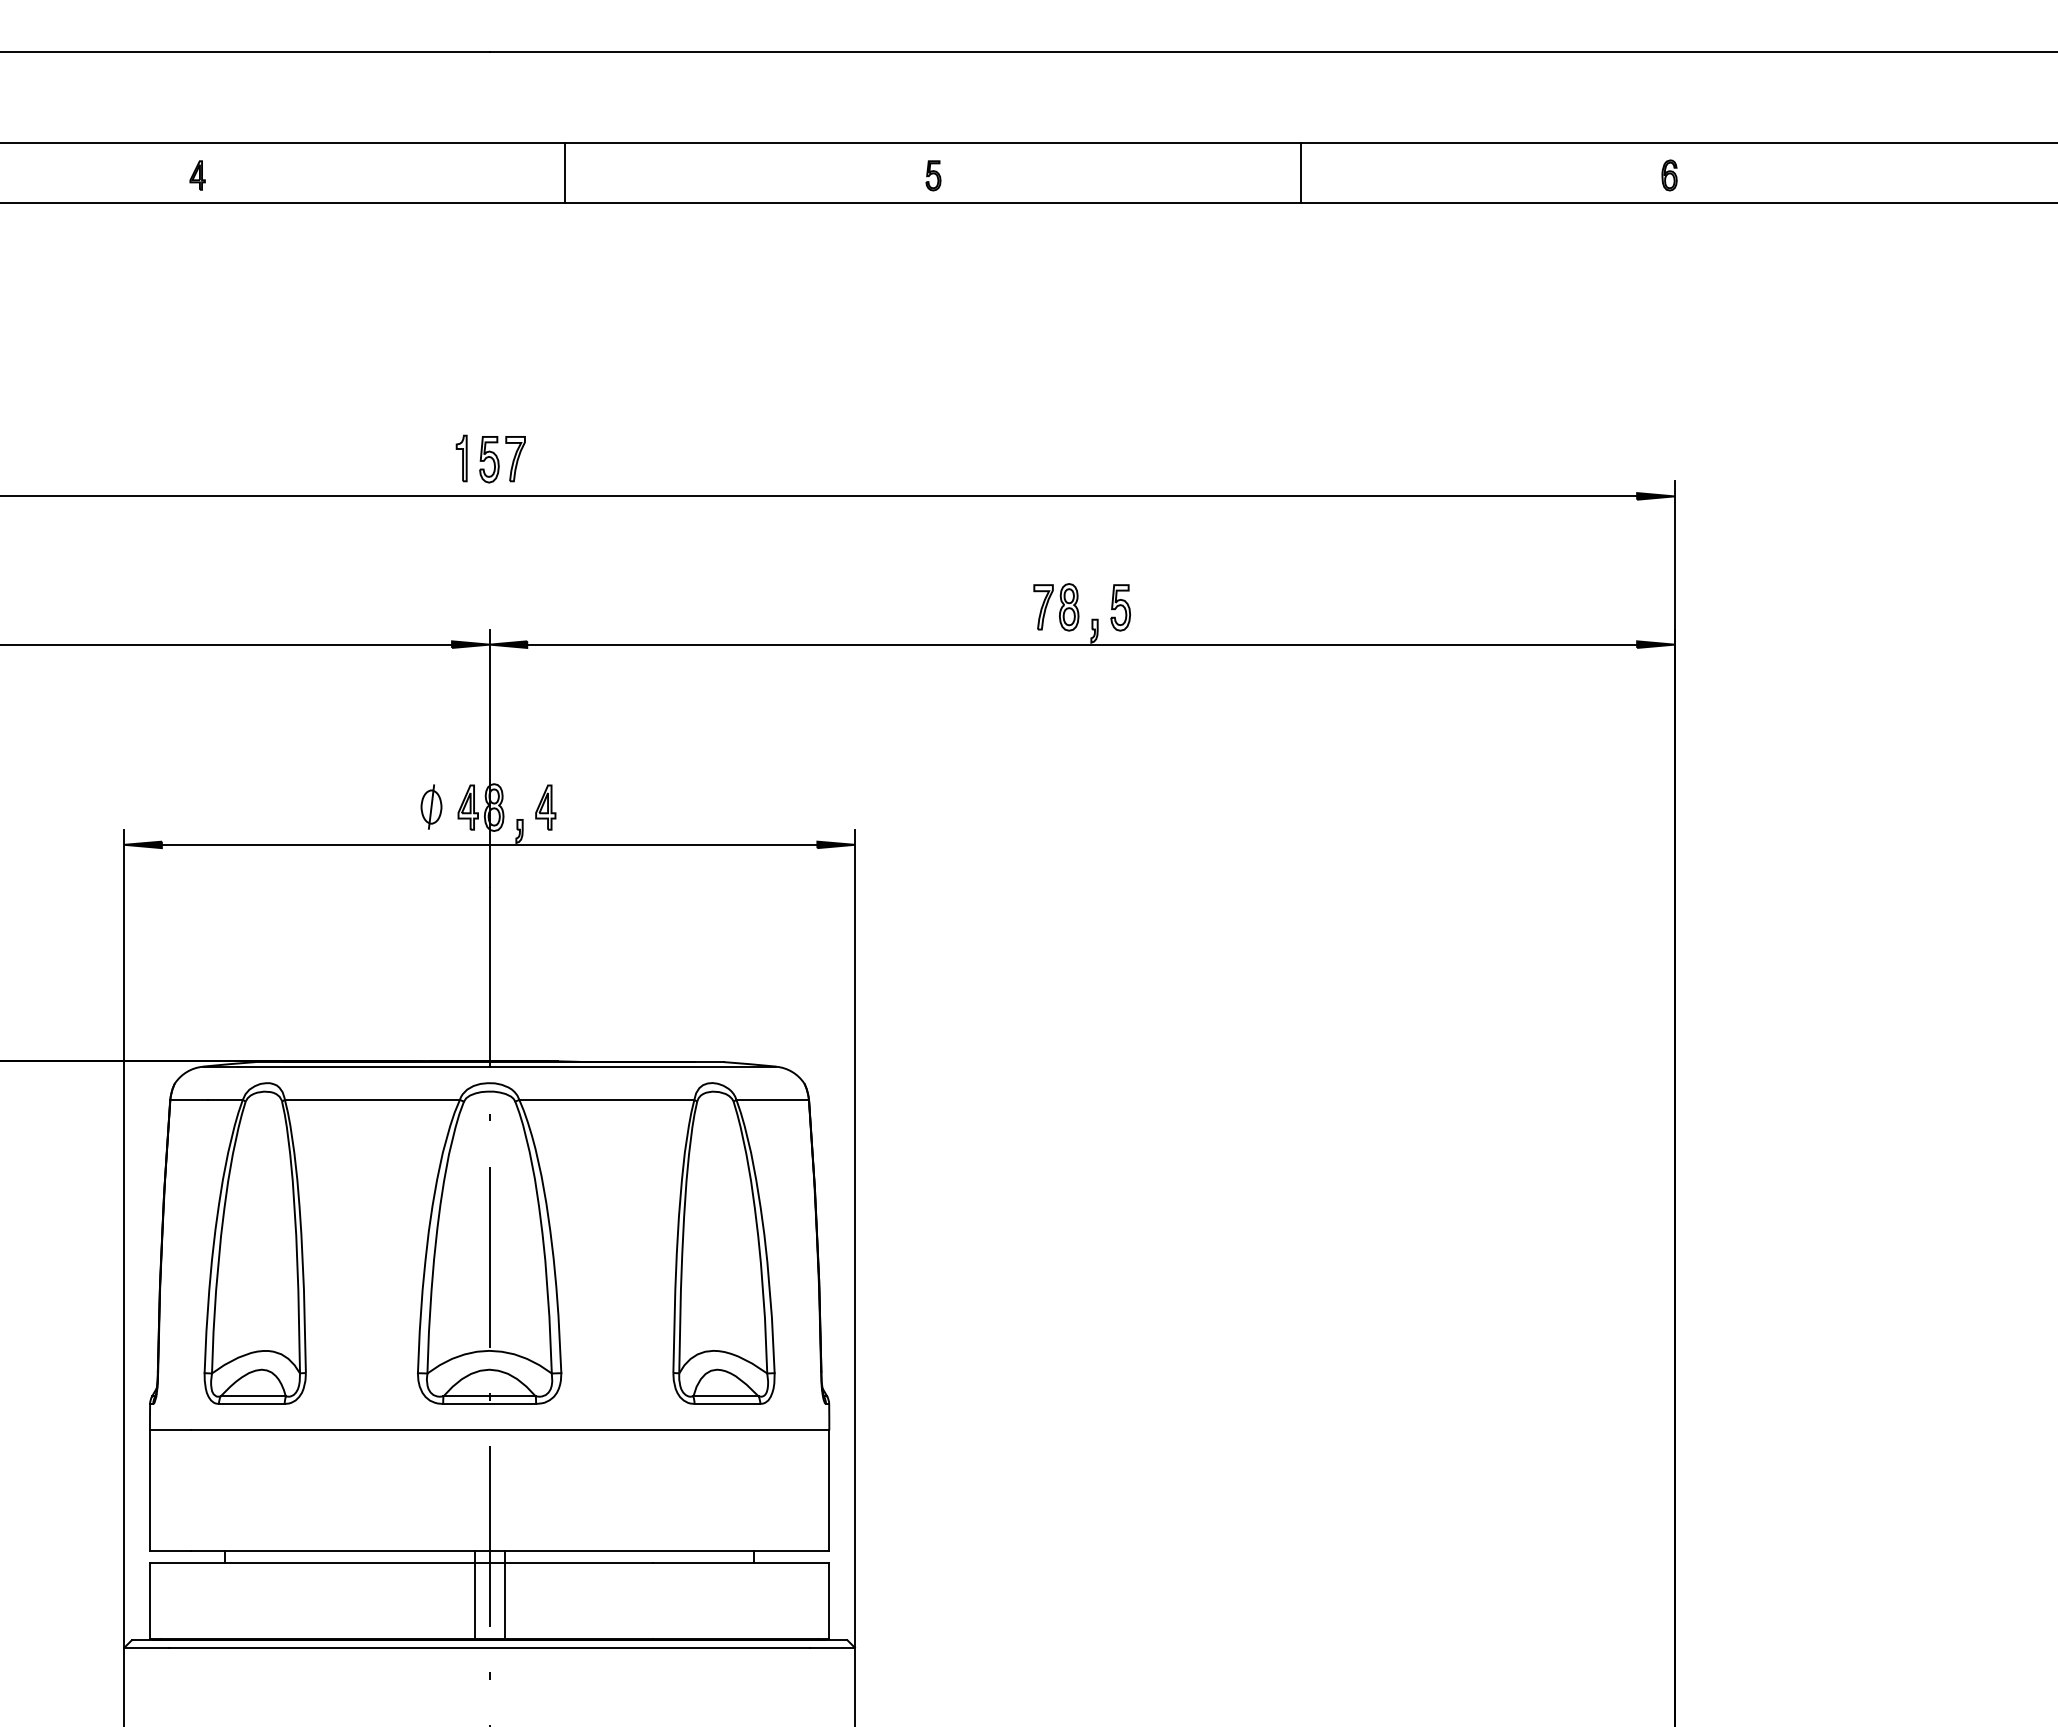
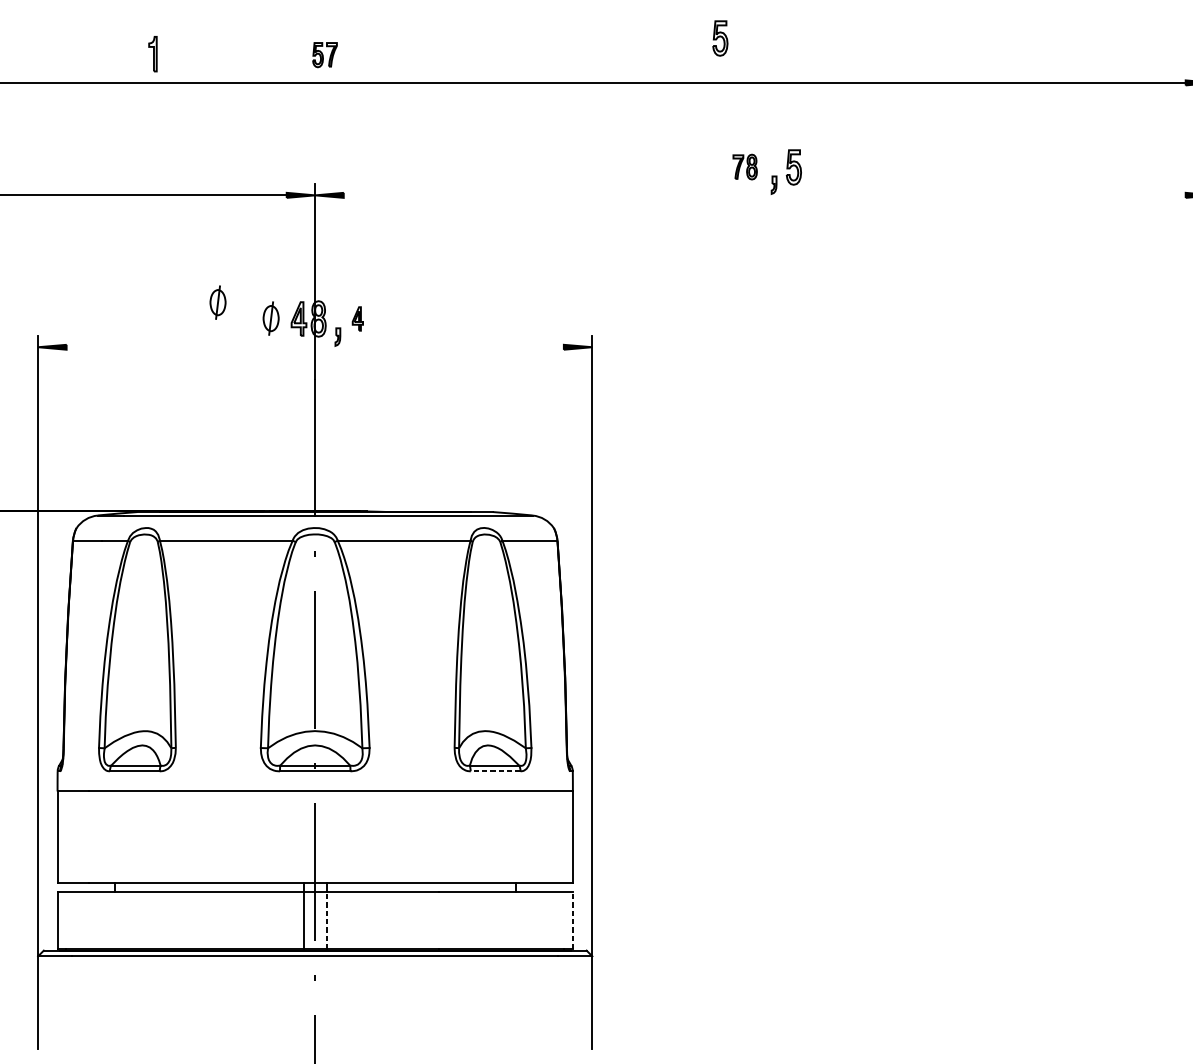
part: (1023, 437) -> (720, 38), added
part: (461, 458) -> (152, 54), moved
part: (502, 459) -> (324, 54), size x0.7
part: (1056, 607) -> (745, 167), size x0.7
line: (1082, 644) -> (764, 195), removed
part: (361, 785) -> (218, 302), added
part: (545, 807) -> (357, 318), size x0.7
line: (489, 844) -> (315, 346), removed
line: (727, 1403) -> (495, 771), solid -> dashed
line: (504, 1600) -> (326, 920), solid -> dashed
line: (829, 1600) -> (573, 920), solid -> dashed

